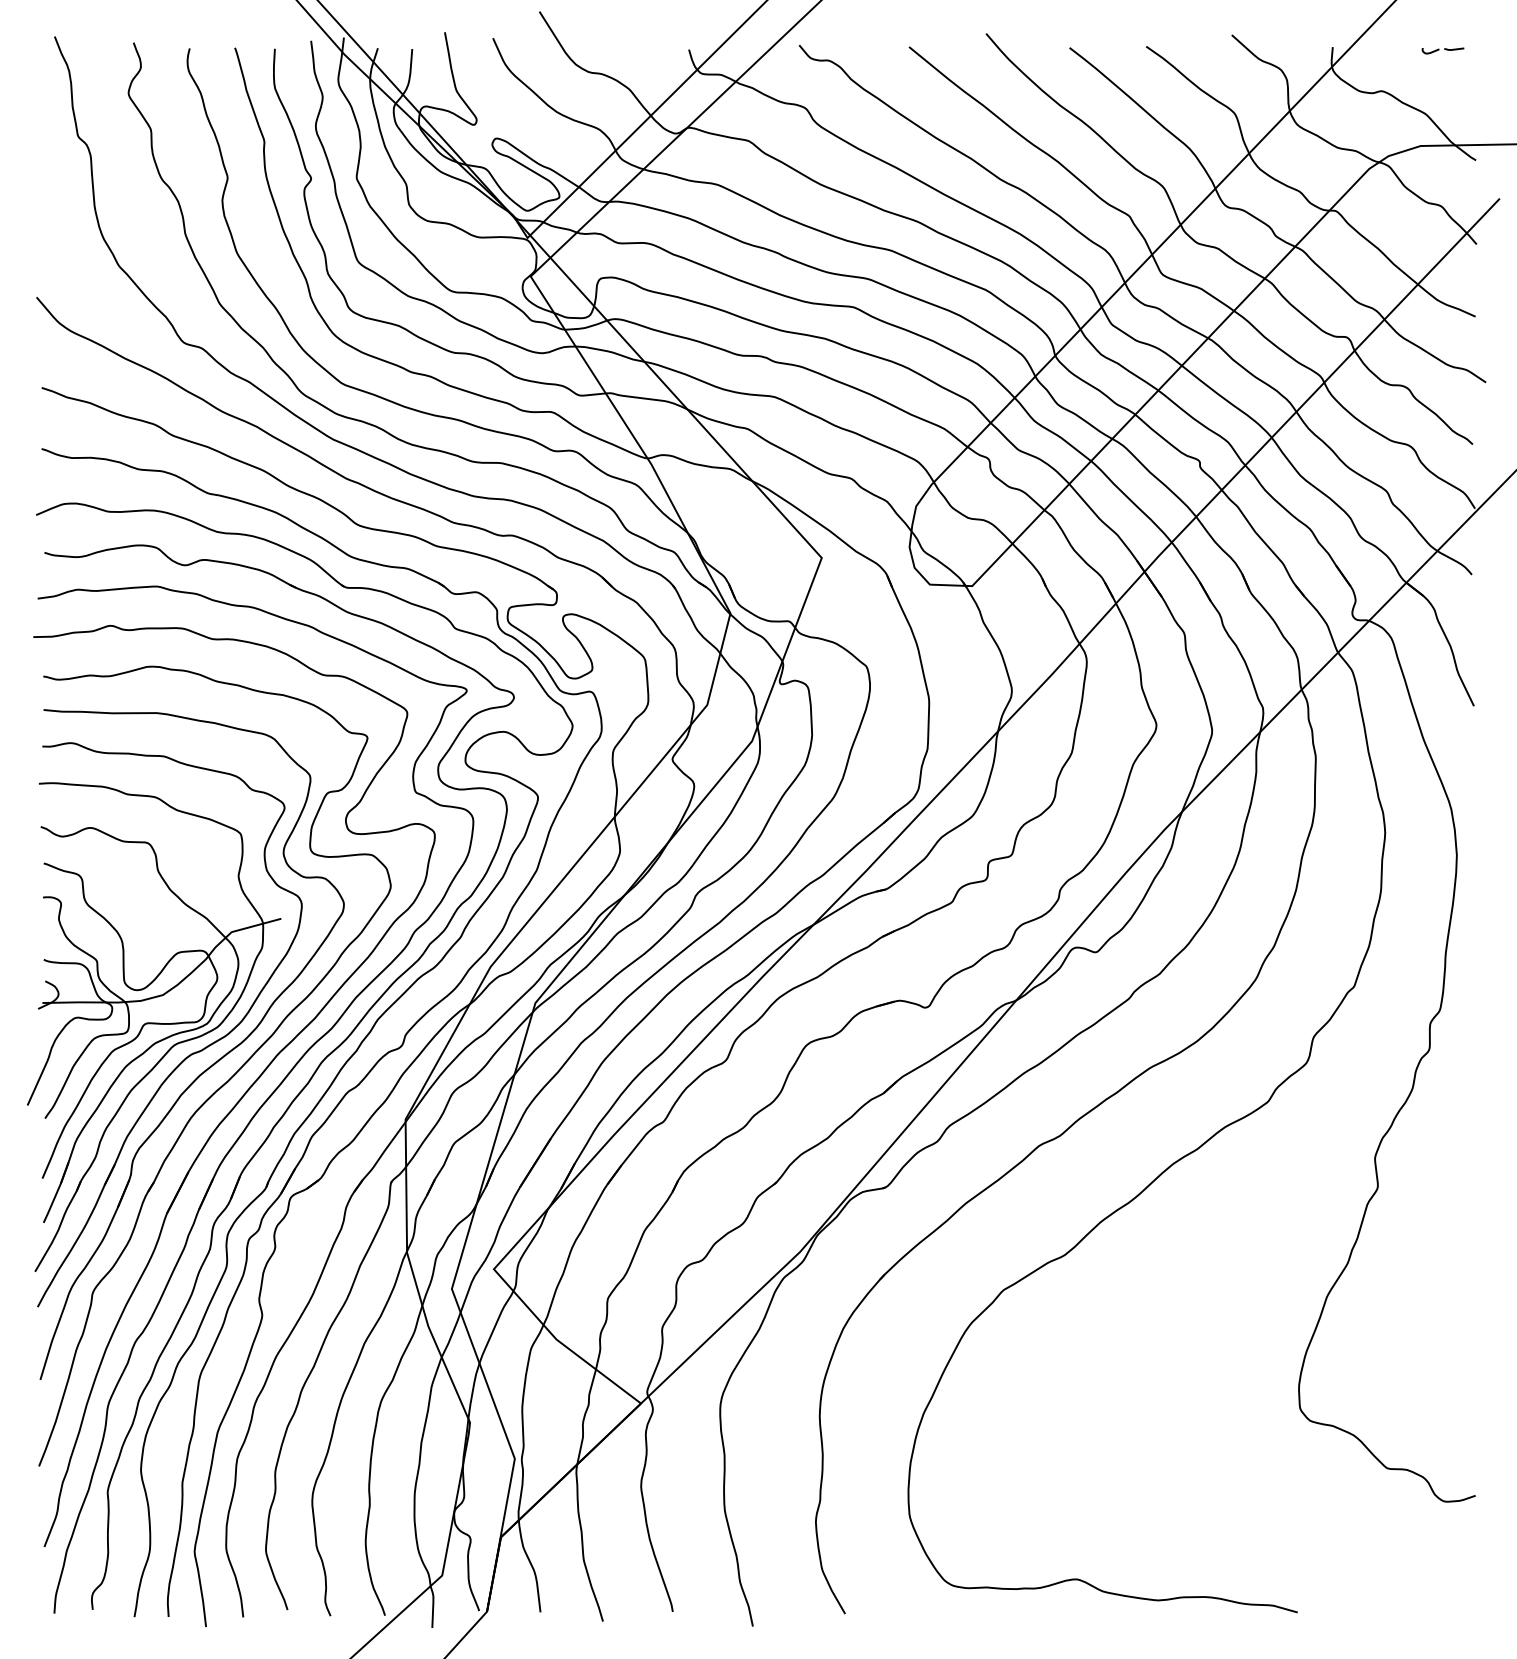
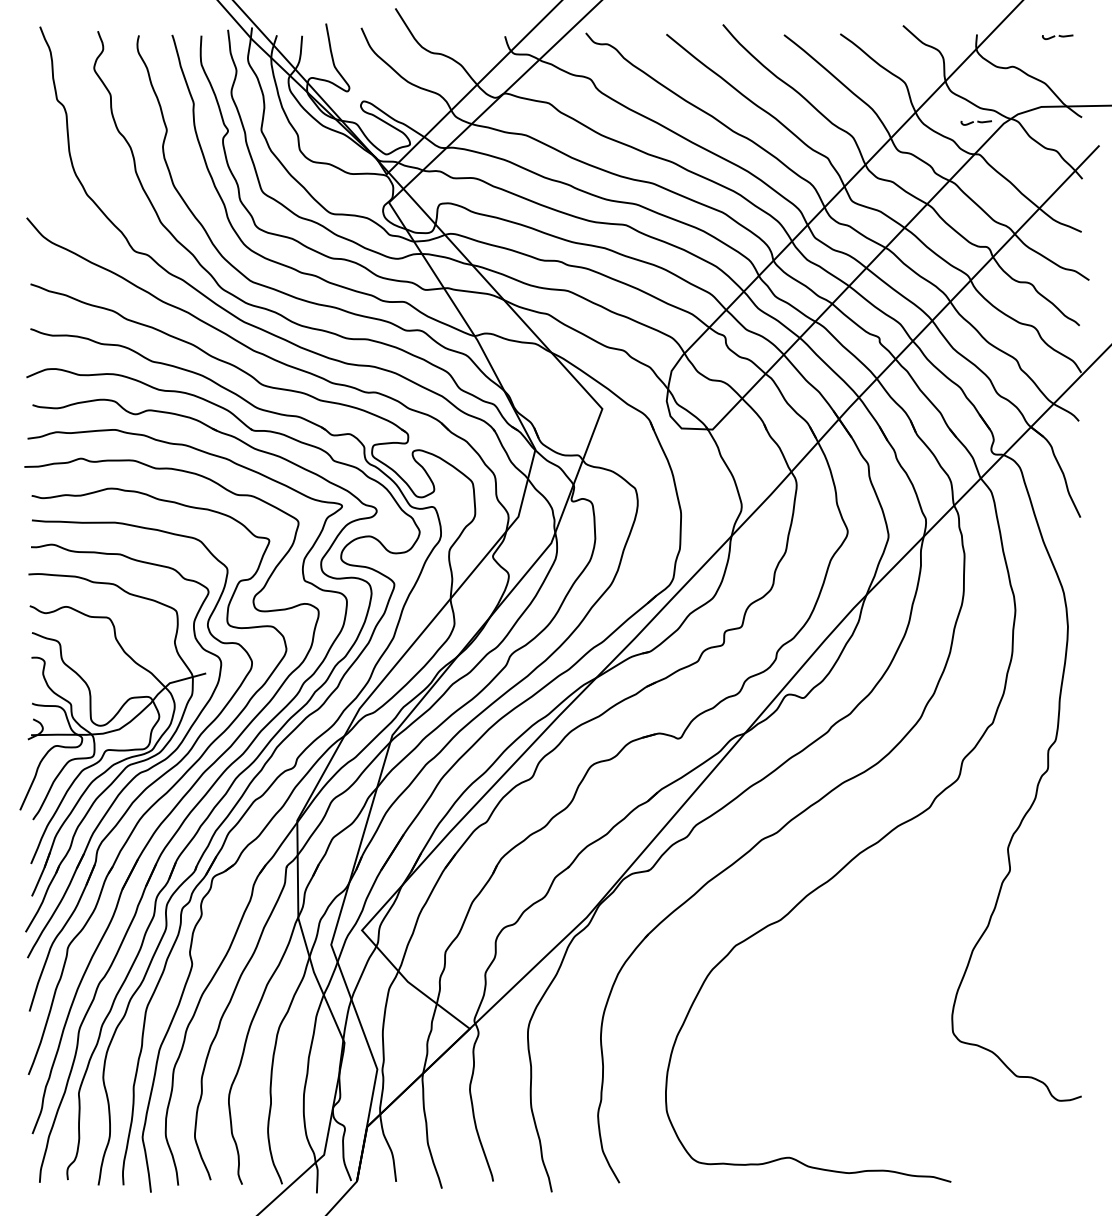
part: (1331, 167) -> (976, 122), added

